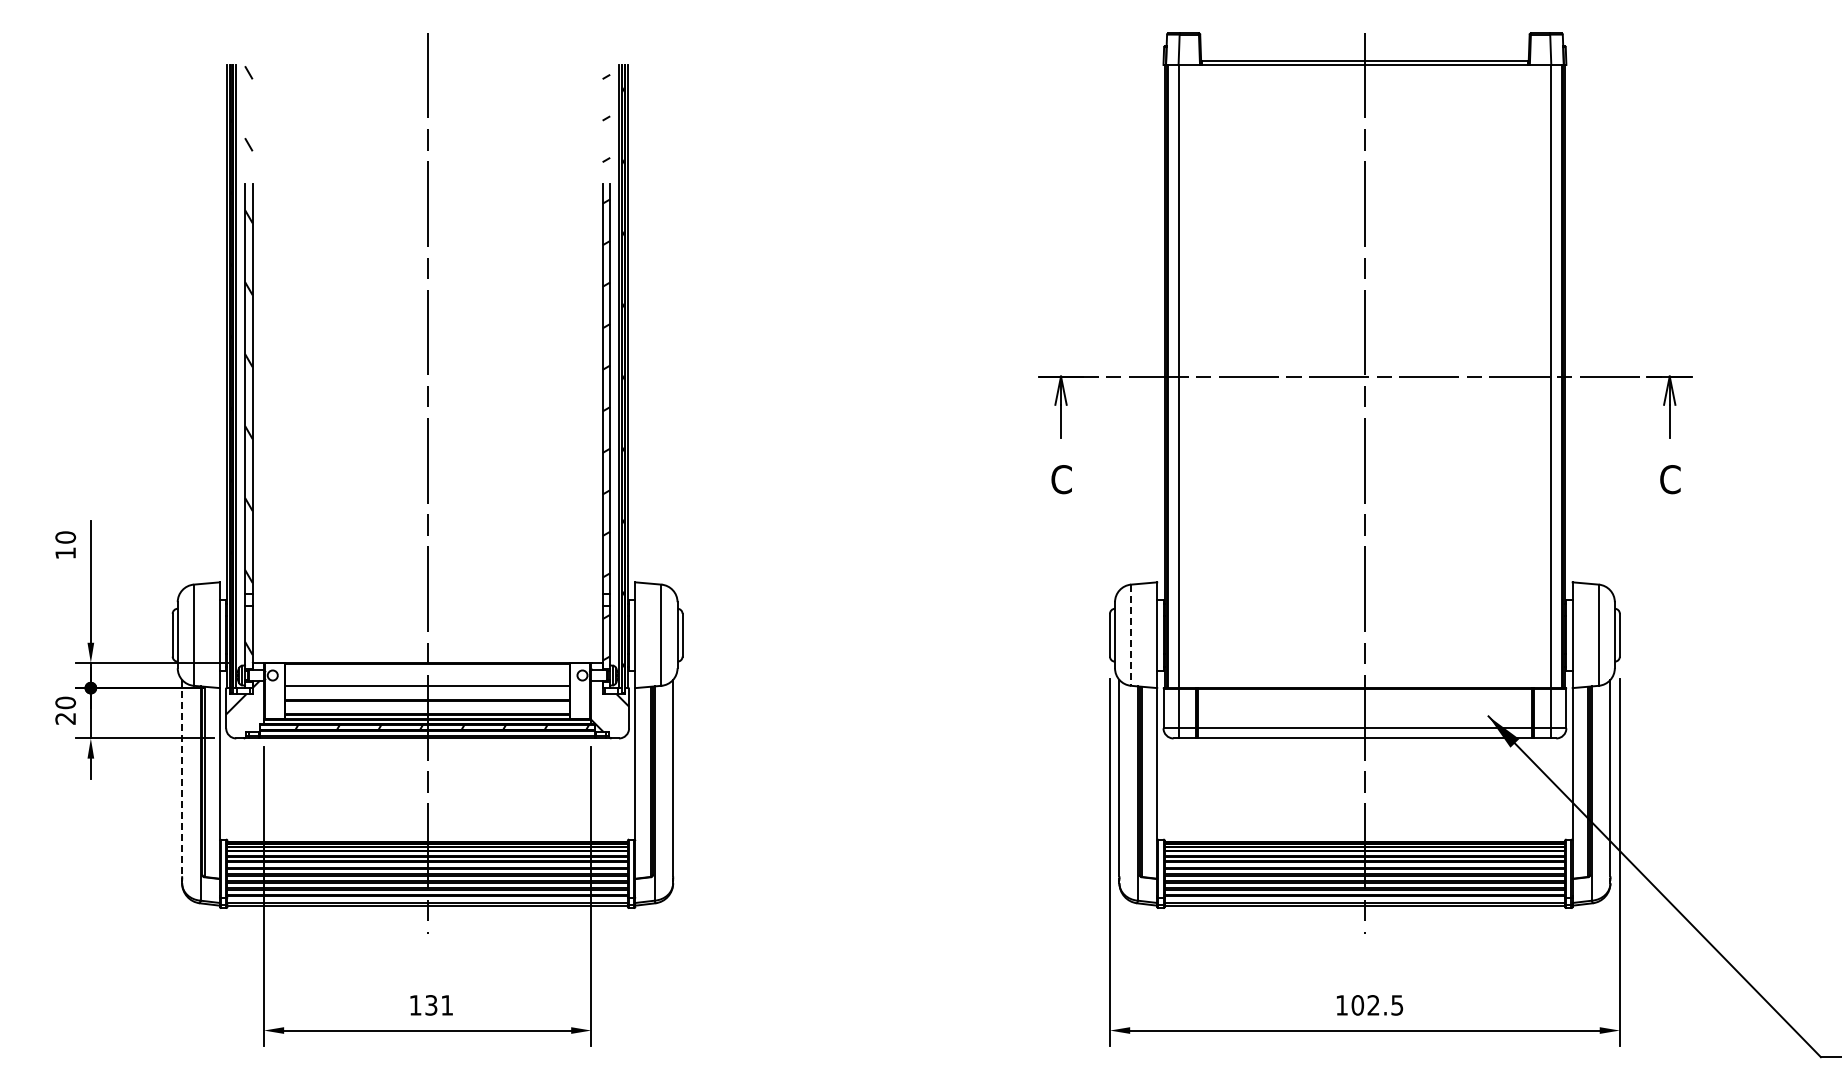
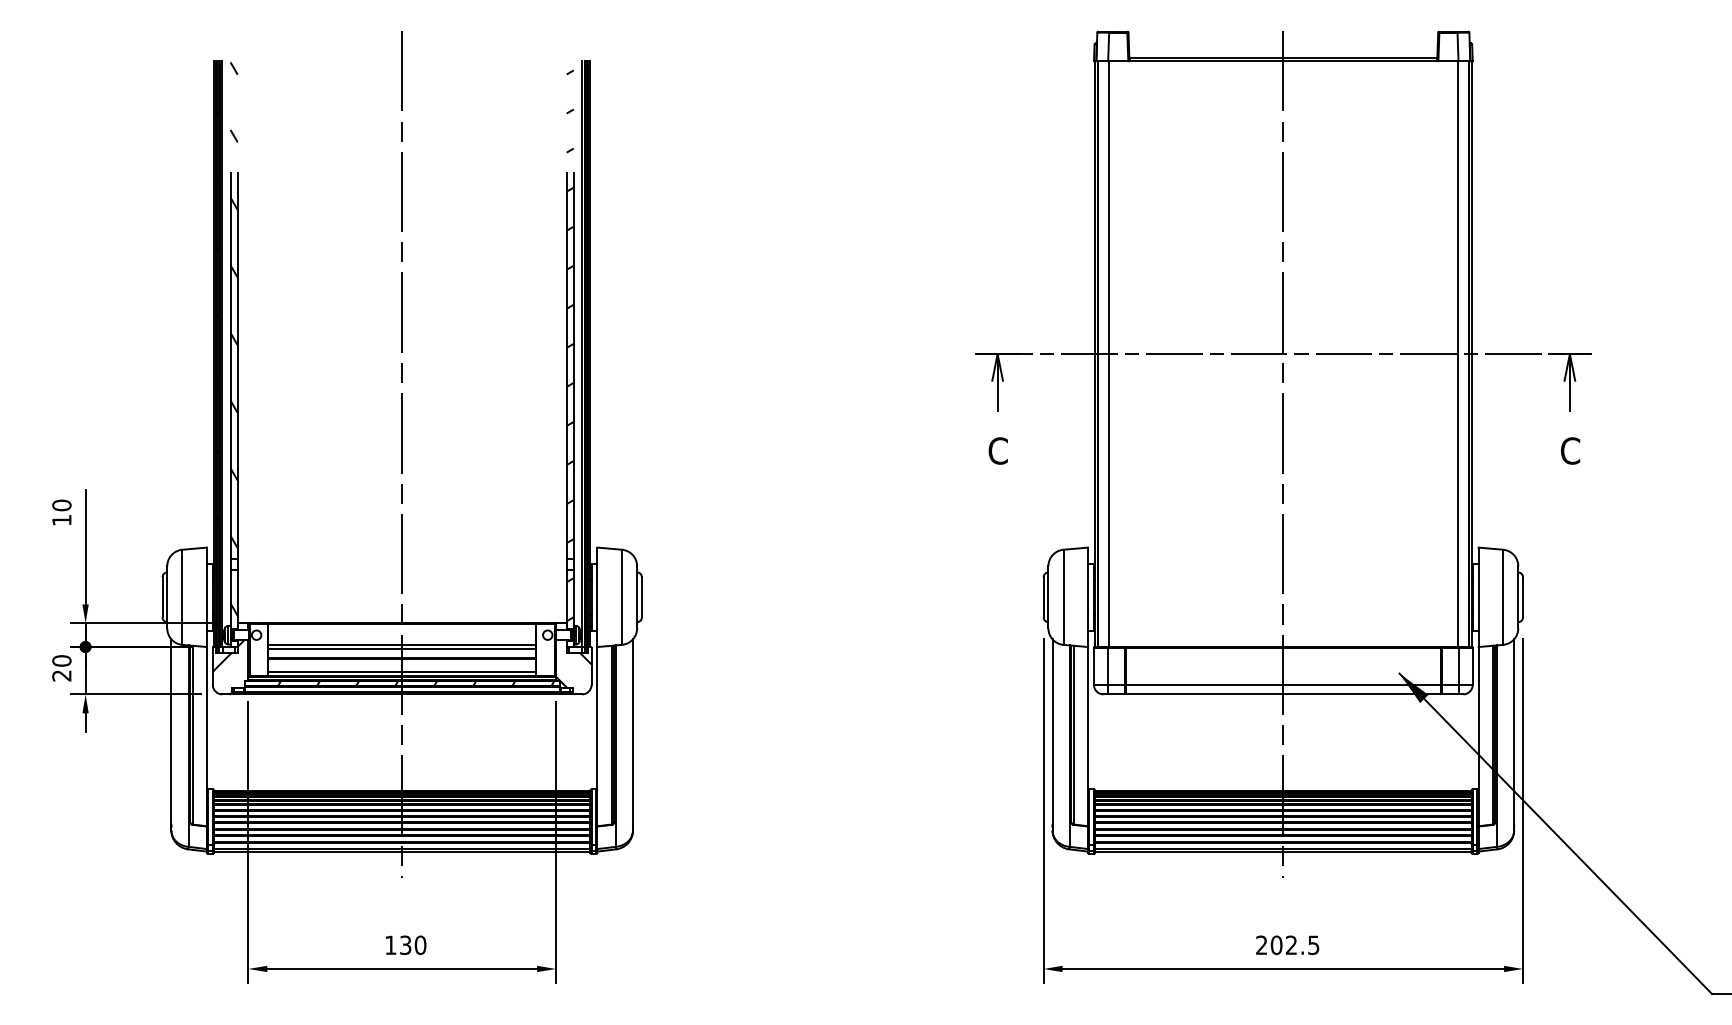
line: (1131, 635) -> (1063, 597), dashed -> solid
line: (427, 690) -> (402, 649), added
line: (182, 778) -> (171, 732), dashed -> solid
text: (447, 1005) -> (420, 945), 131 -> 130
text: (1341, 1005) -> (1261, 945), 102.5 -> 202.5

